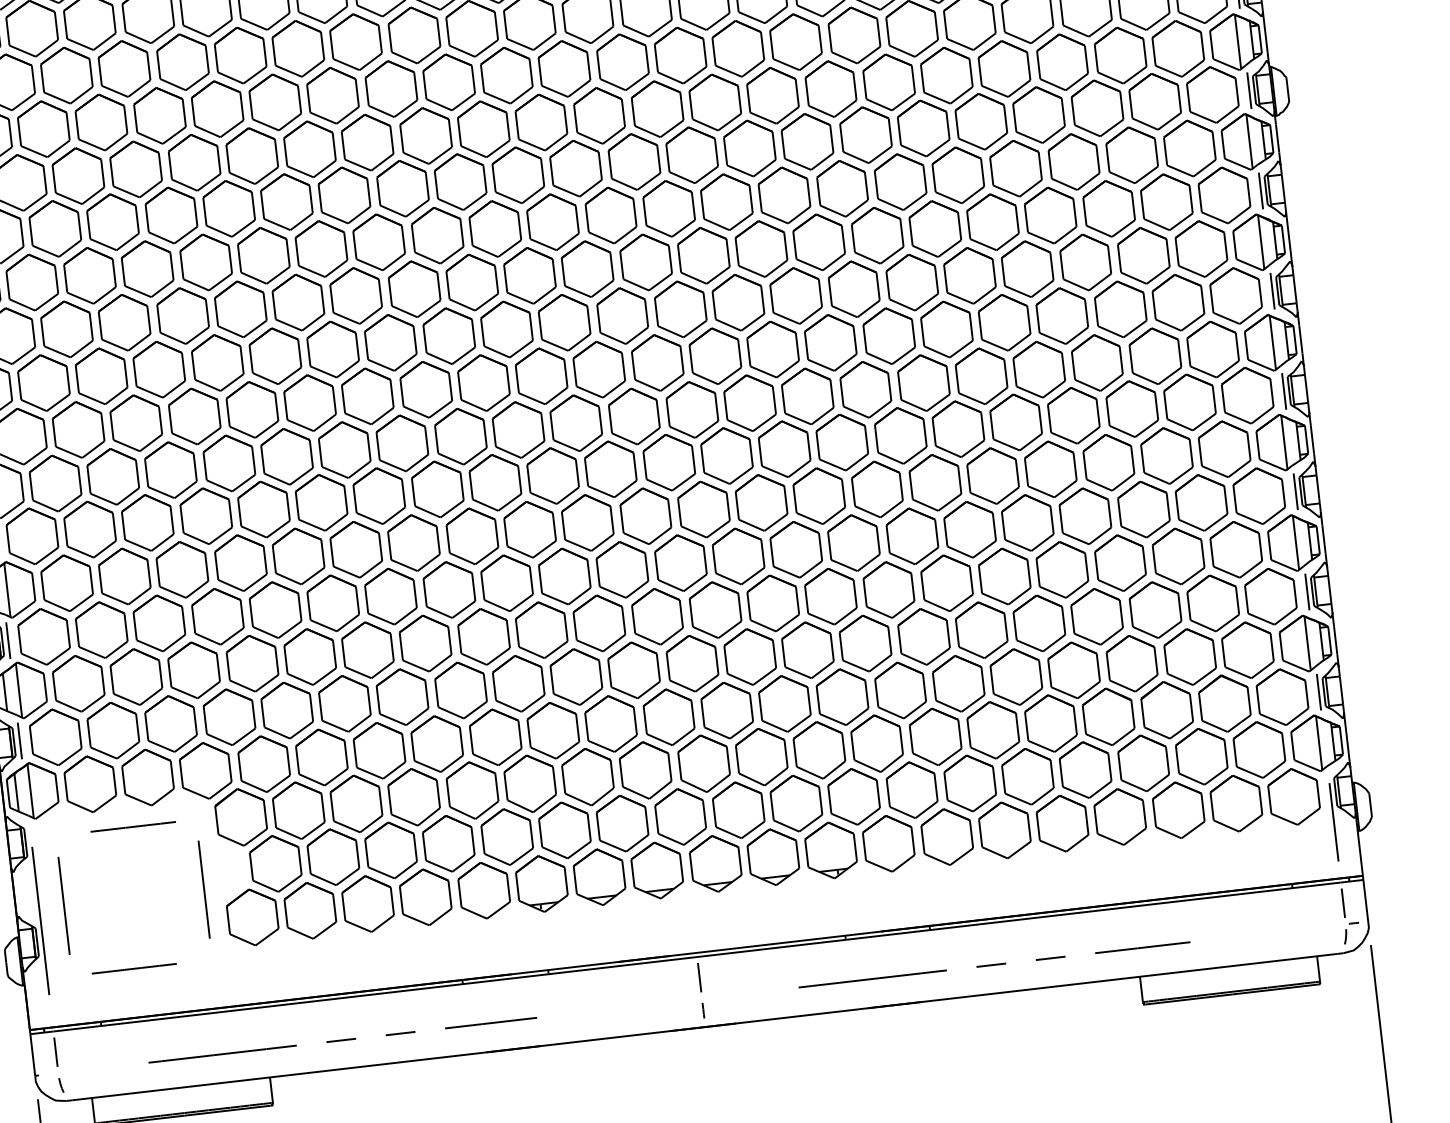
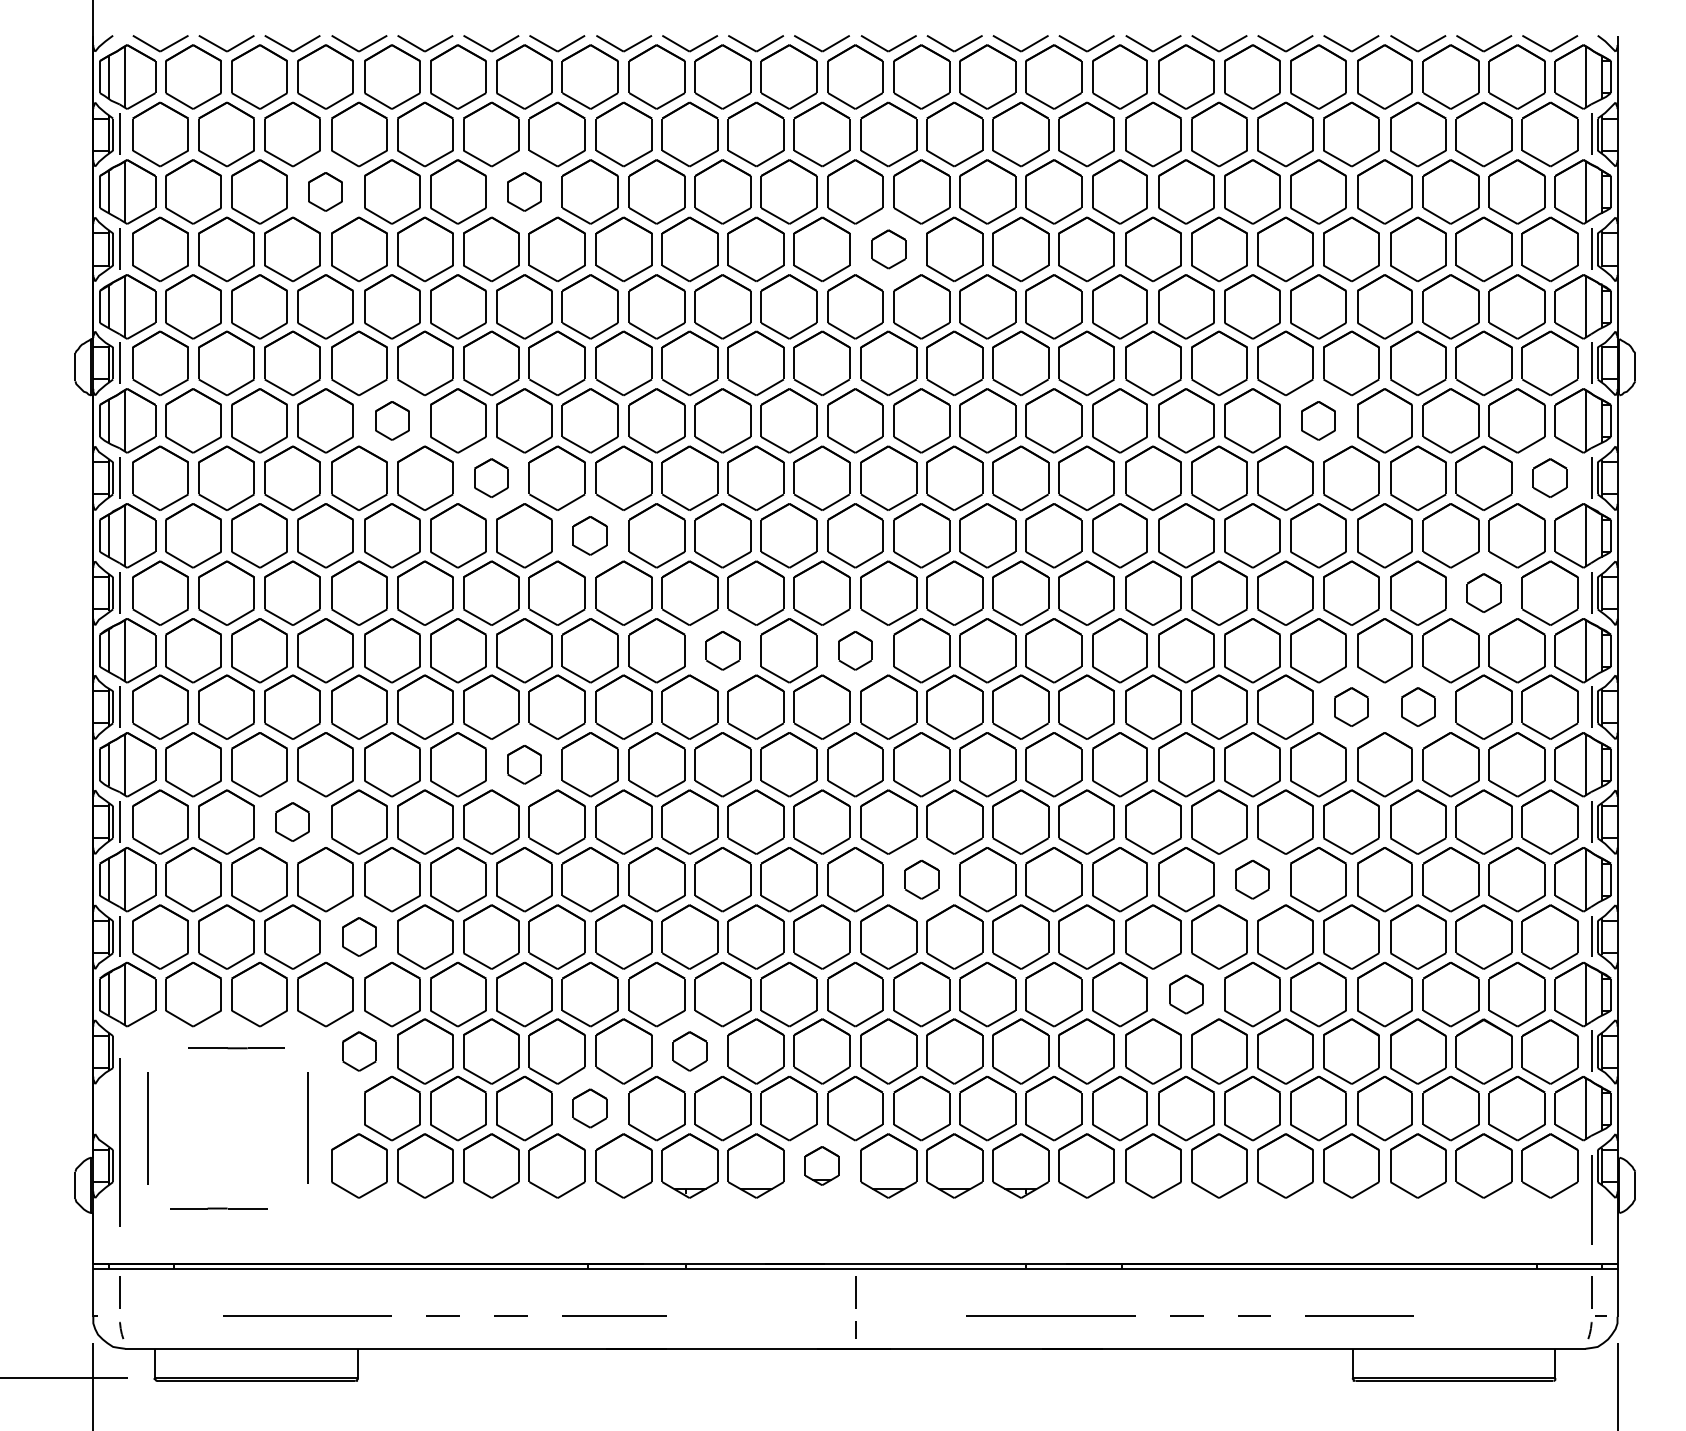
part: (298, 48) -> (524, 191), size x0.6
part: (622, 62) -> (888, 249), size x0.6
part: (124, 68) -> (325, 191), size x0.6
part: (1016, 168) -> (1318, 420), size x0.6
part: (1223, 194) -> (1549, 477), size x0.6
part: (206, 262) -> (392, 420), size x0.6
part: (298, 301) -> (491, 477), size x0.6
part: (1177, 302) -> (1483, 592), size x0.6
part: (390, 342) -> (589, 535), size x0.6
part: (1132, 408) -> (1418, 706), size x0.6
part: (1073, 415) -> (1351, 706), size x0.6
part: (634, 416) -> (855, 650), size x0.6
part: (518, 429) -> (722, 650), size x0.6
part: (356, 549) -> (524, 764), size x0.6
part: (1004, 576) -> (1252, 879), size x0.6
part: (715, 609) -> (921, 879), size x0.6
part: (159, 622) -> (292, 821), size x0.6
part: (958, 683) -> (1186, 994), size x0.6
part: (229, 716) -> (359, 936), size x0.6
part: (529, 783) -> (689, 1051), size x0.6
part: (241, 817) -> (359, 1051), size x0.6
part: (448, 843) -> (589, 1108), size x0.6
part: (656, 870) -> (821, 1165), size x0.6

